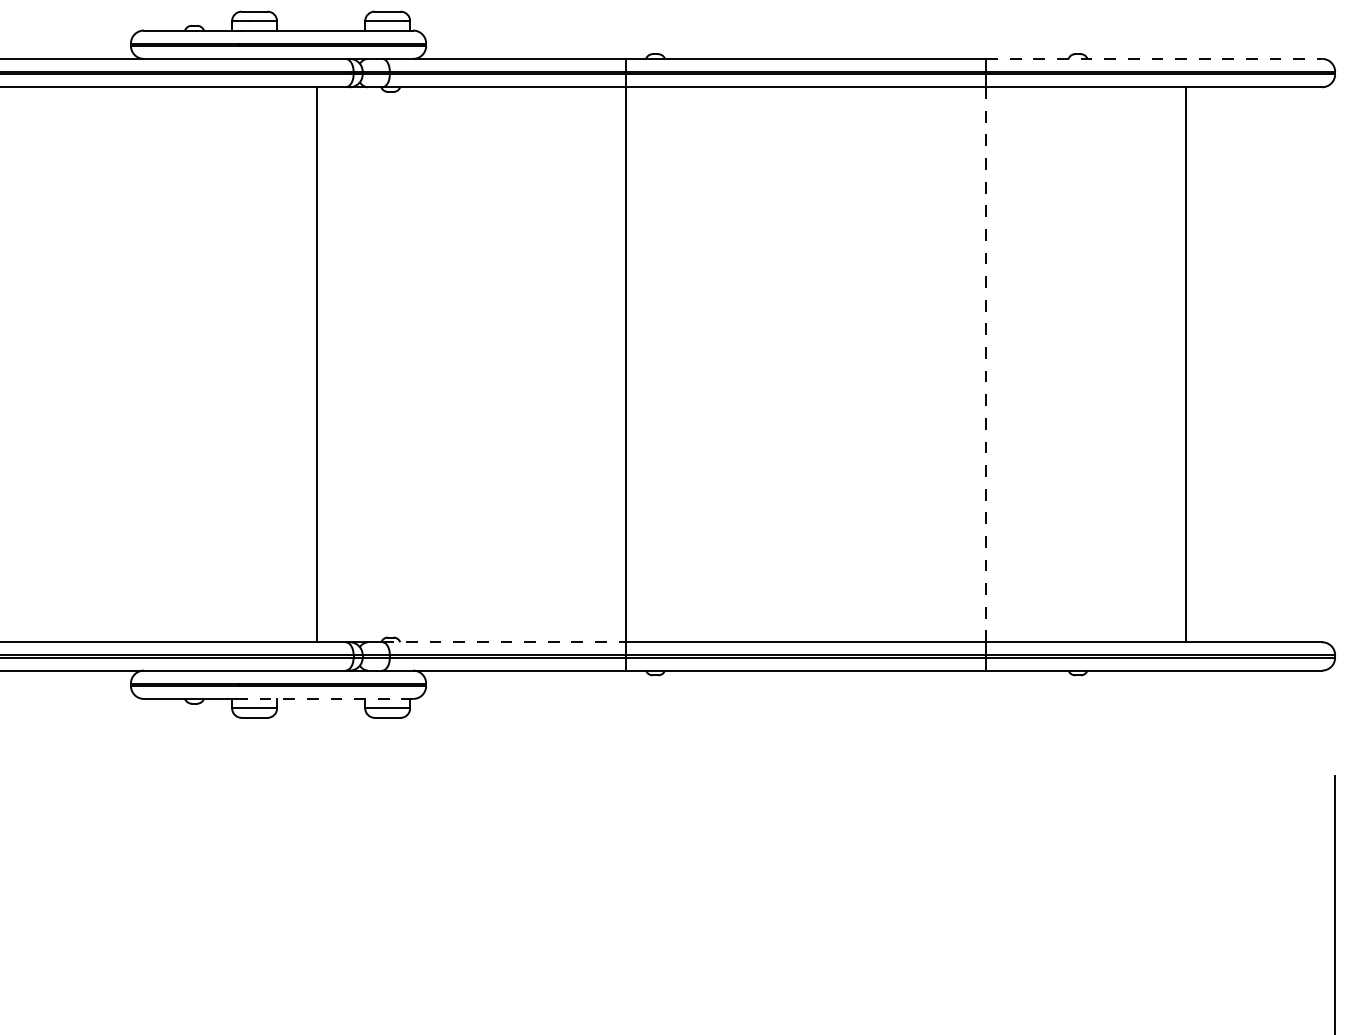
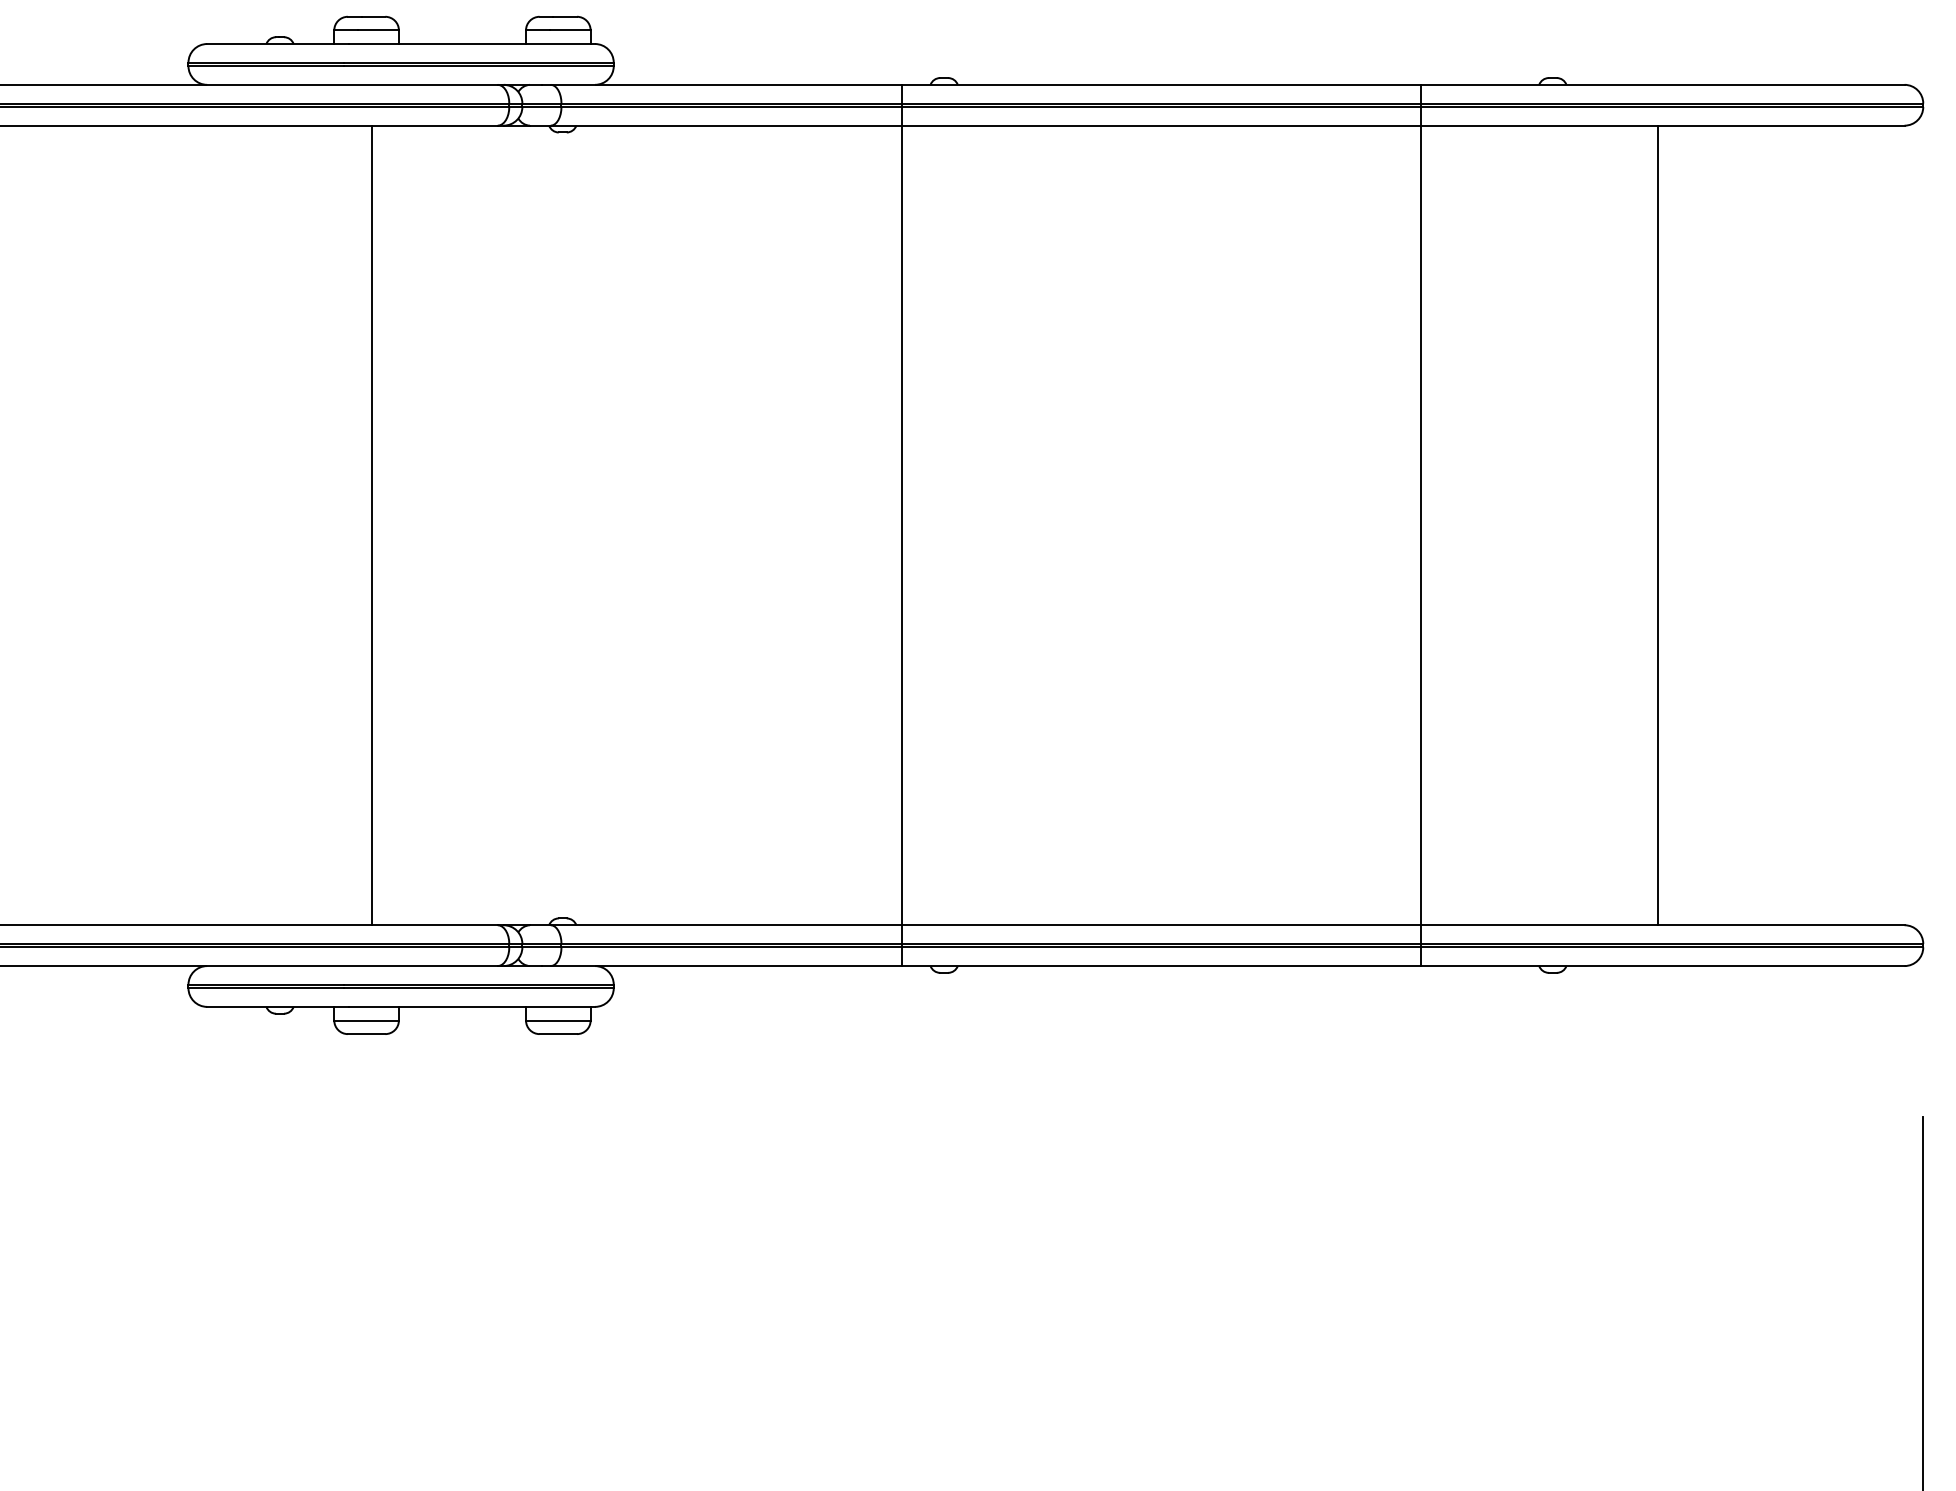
line: (1154, 58) -> (1663, 84), dashed -> solid
line: (317, 364) -> (372, 525), moved
line: (986, 364) -> (1420, 525), dashed -> solid
line: (1185, 364) -> (1657, 525), moved
line: (504, 642) -> (726, 925), dashed -> solid
line: (327, 698) -> (471, 1006), dashed -> solid

